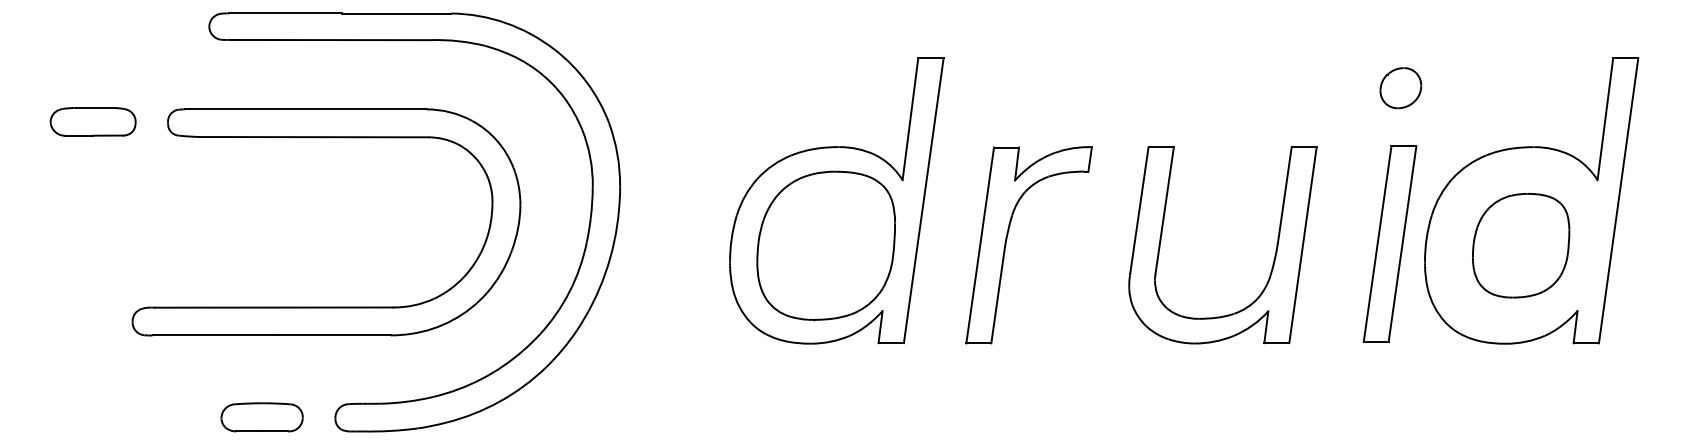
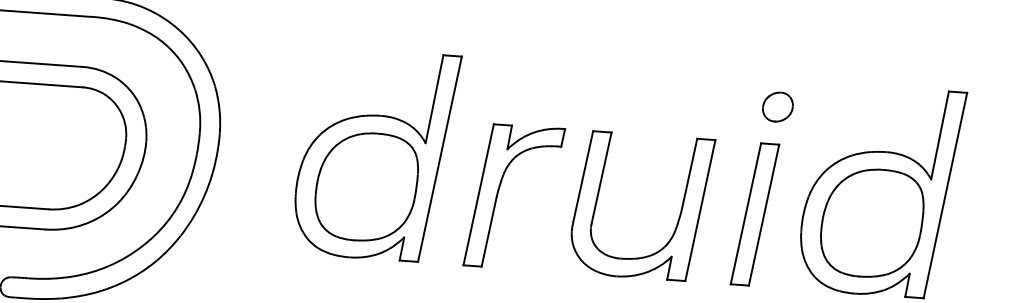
part: (1400, 88) -> (777, 107), moved
part: (1389, 243) -> (754, 213), moved
part: (1520, 245) -> (871, 223), size x1.43
part: (1273, 259) -> (678, 219), moved

